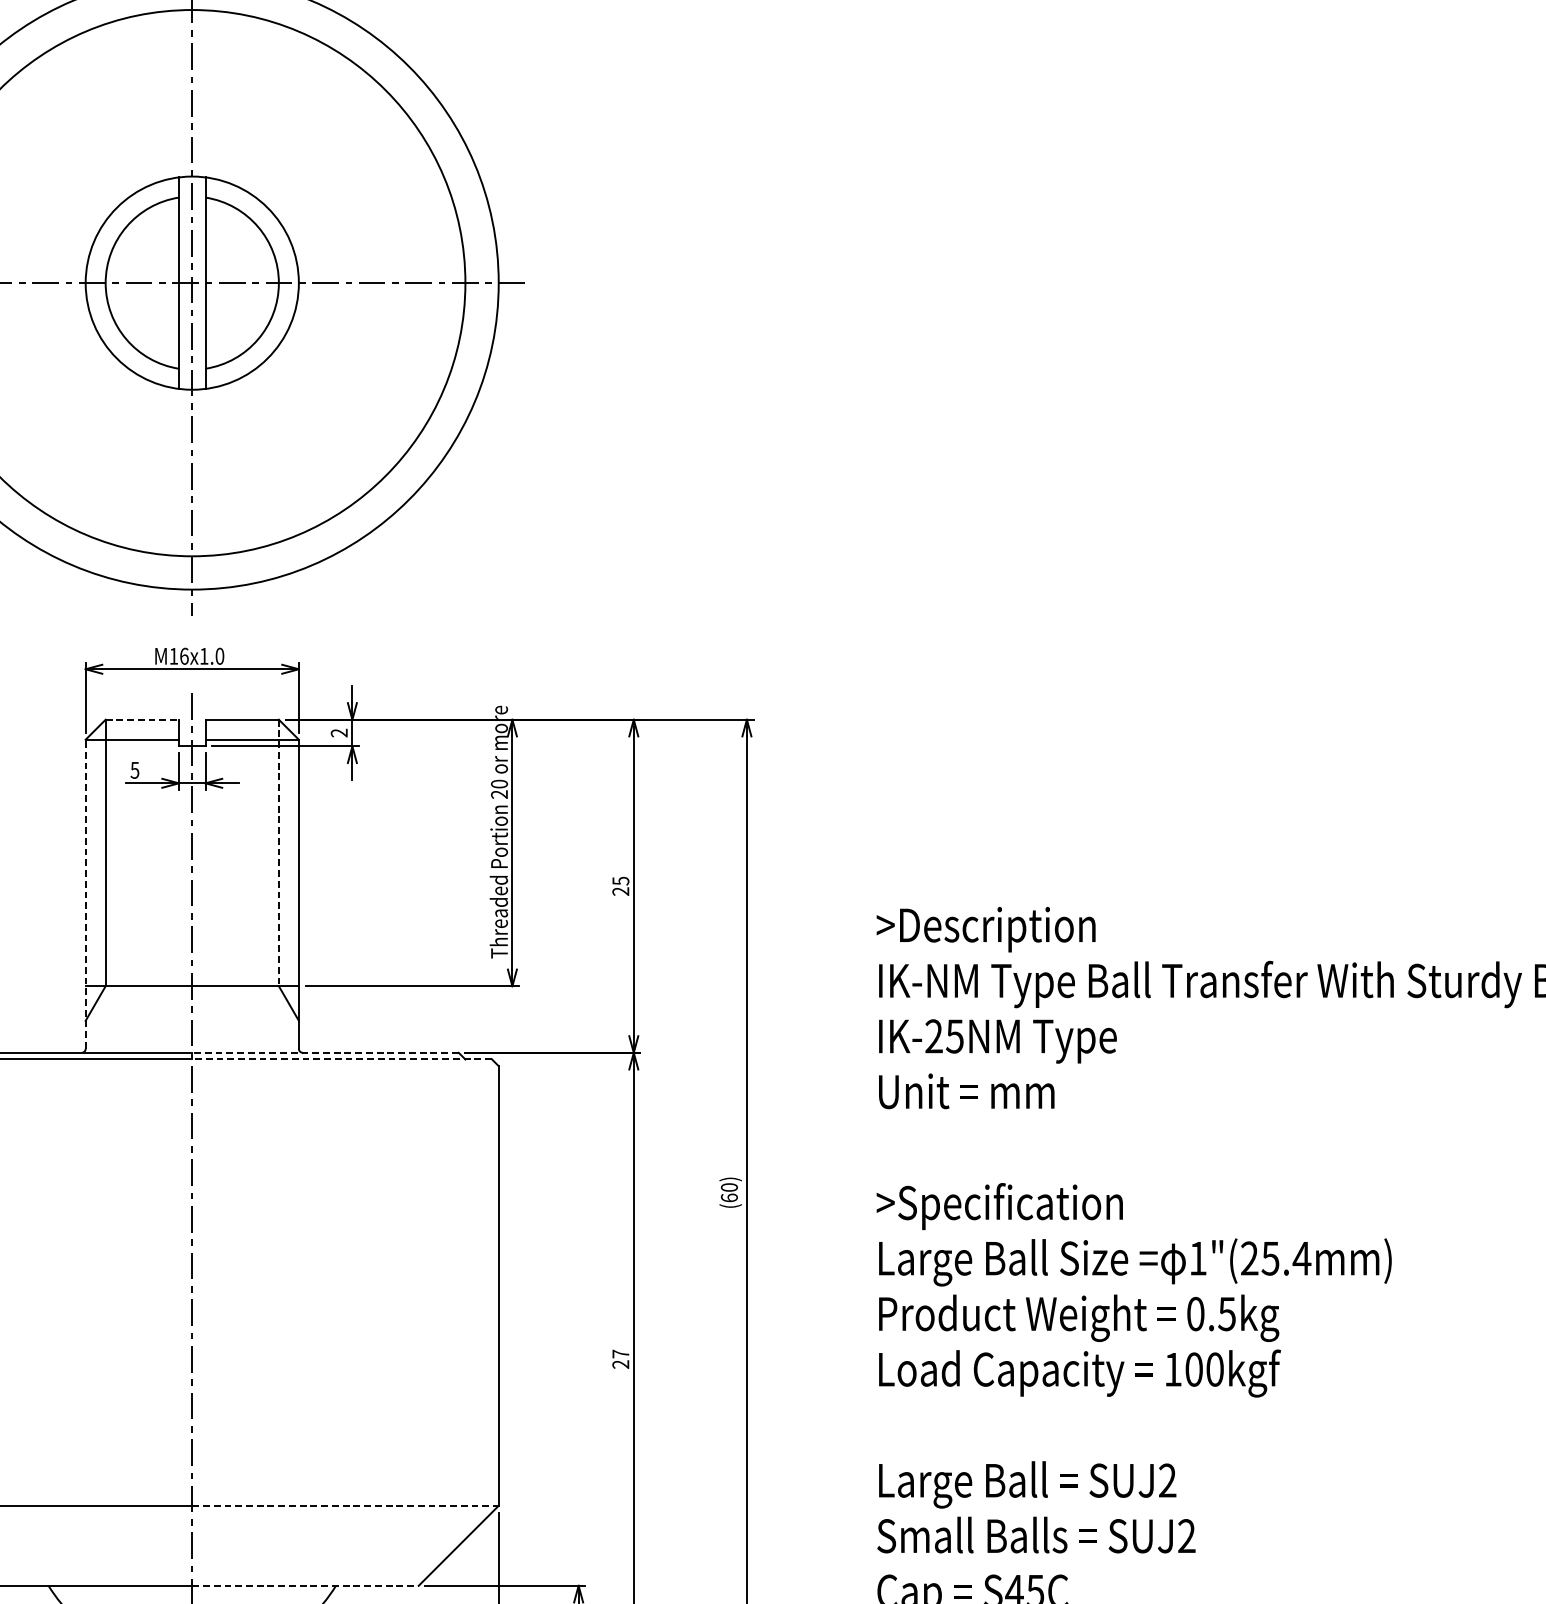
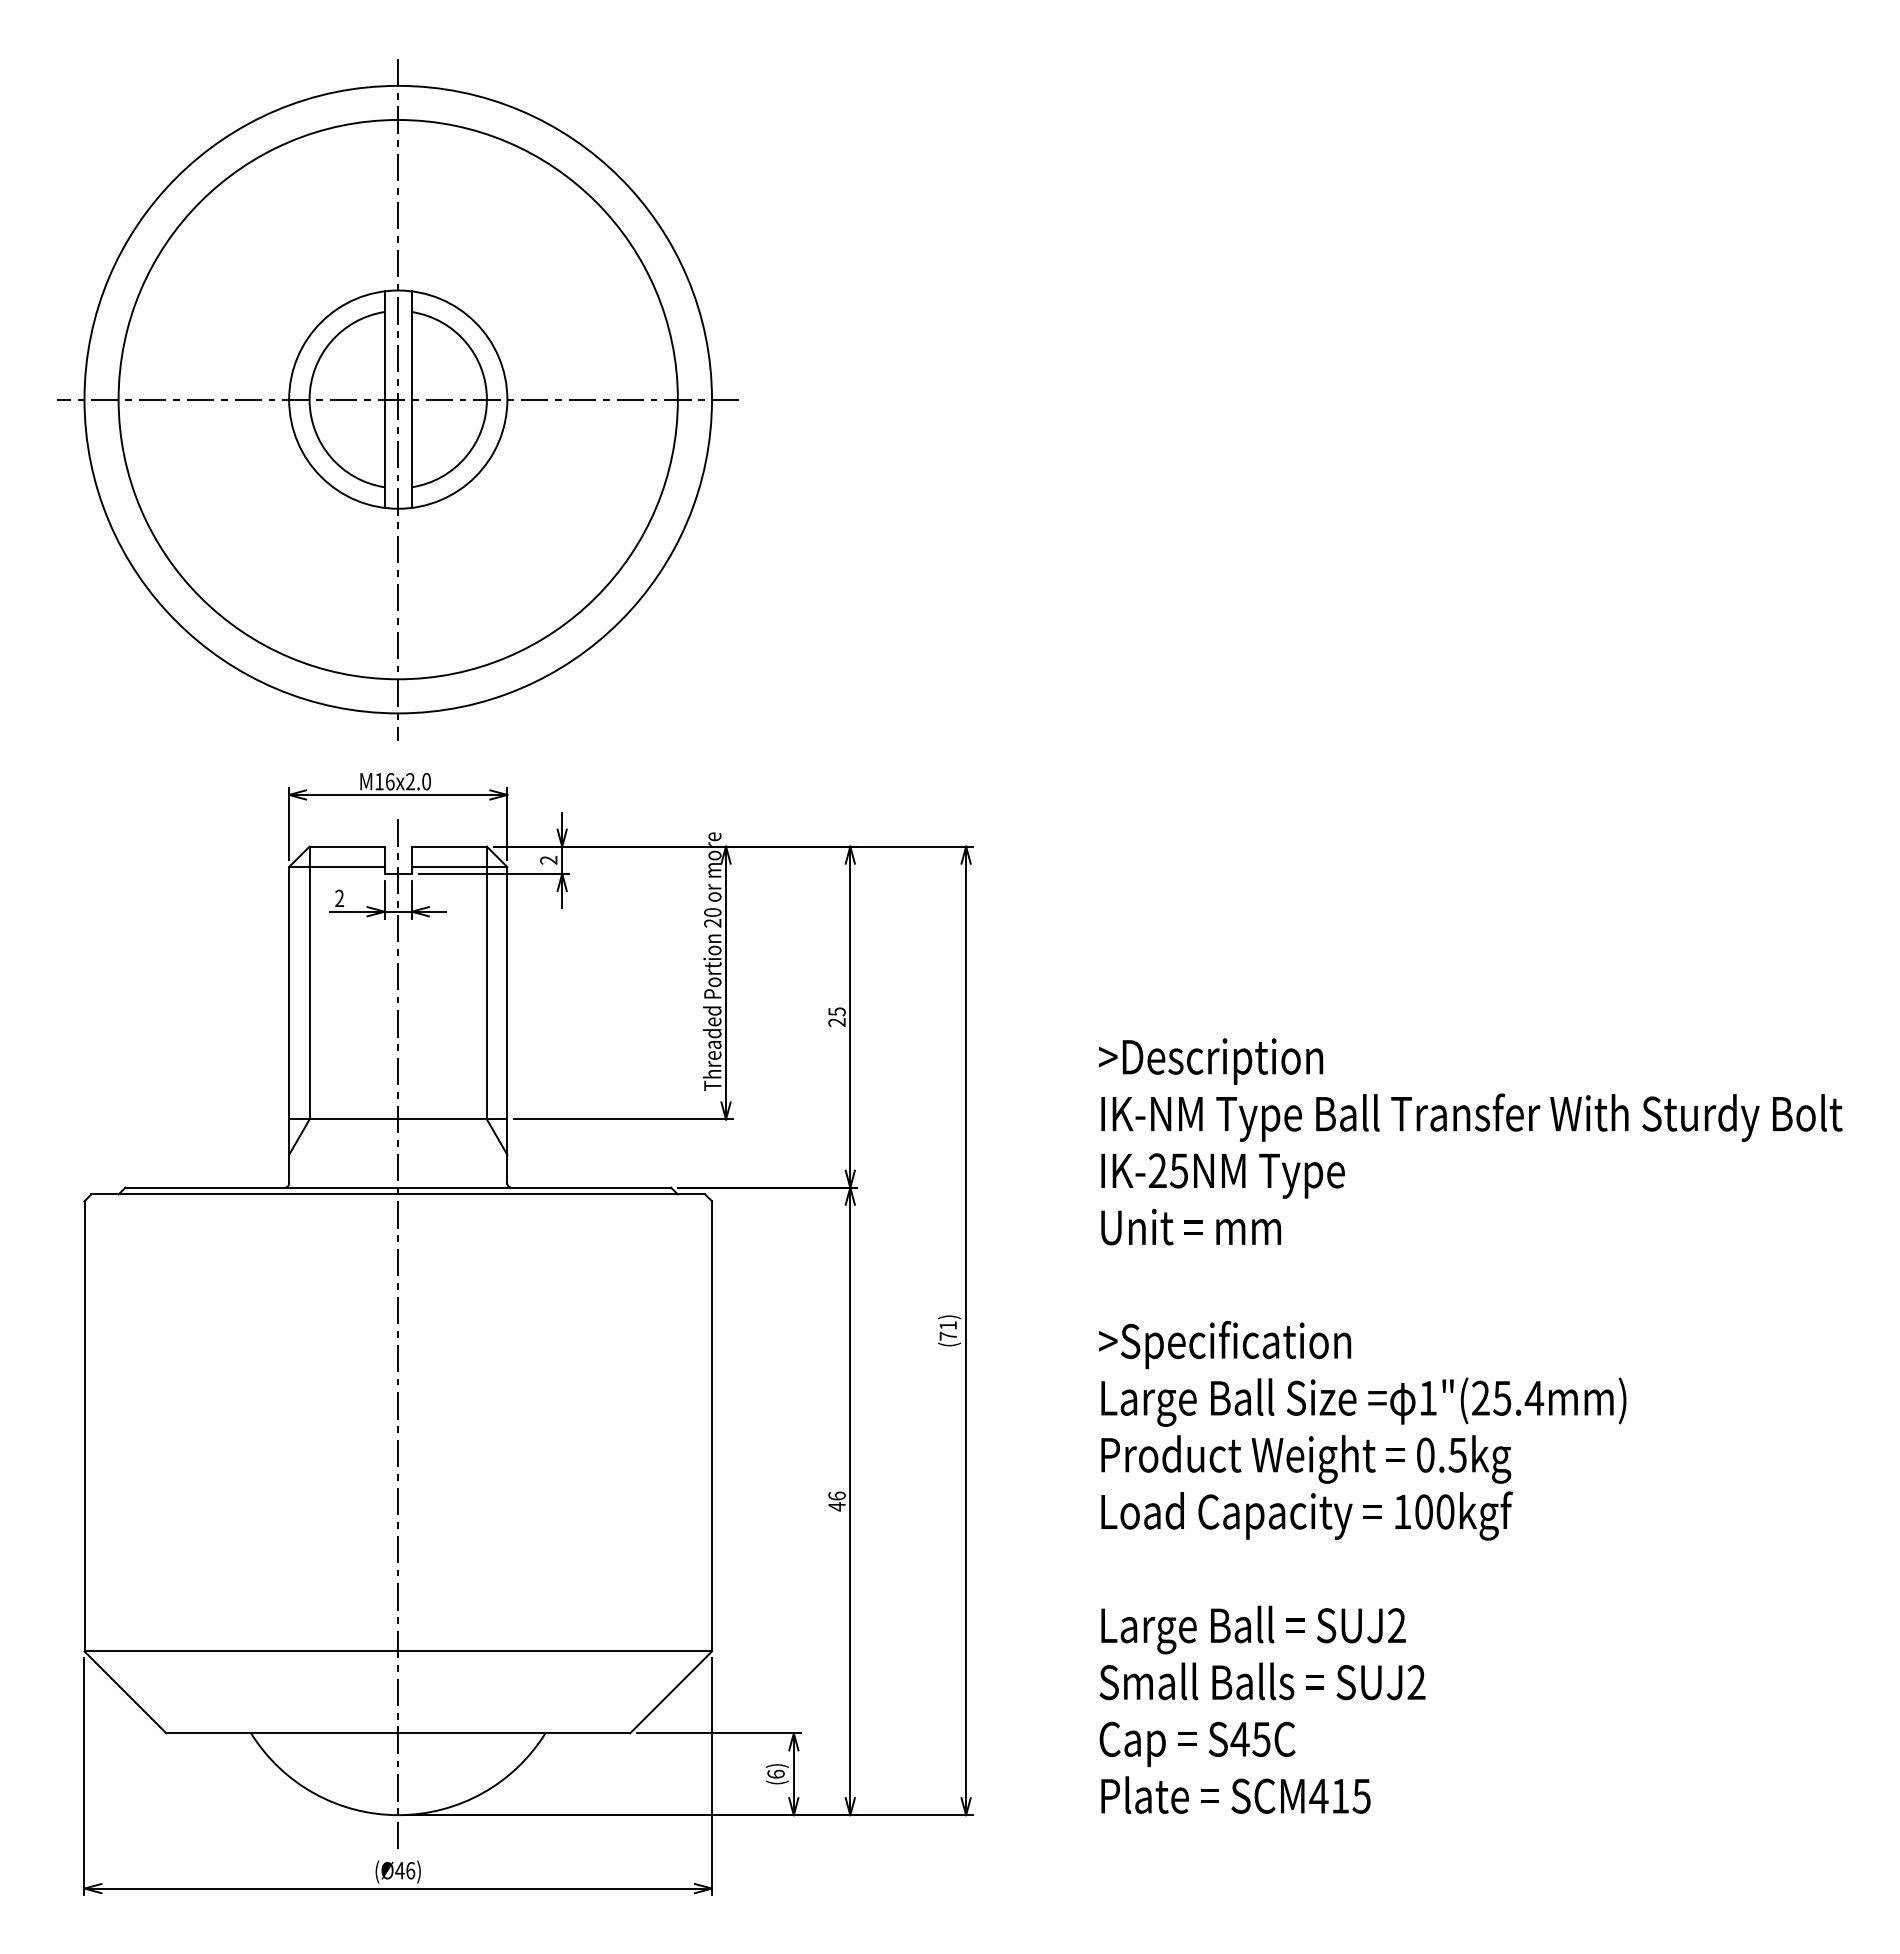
text: (204, 656) -> (410, 781), M16x1.0 -> M16x2.0
line: (142, 719) -> (347, 846), dashed -> solid
text: (134, 770) -> (339, 898), 5 -> 2
line: (278, 853) -> (486, 983), dashed -> solid
line: (86, 893) -> (289, 1024), dashed -> solid
line: (325, 1052) -> (534, 1187), dashed -> solid
line: (341, 1059) -> (551, 1194), dashed -> solid
text: (728, 1192) -> (947, 1330), (60) -> (71)
text: (620, 1359) -> (836, 1501), 27 -> 46
line: (345, 1505) -> (555, 1651), dashed -> solid
line: (305, 1585) -> (514, 1733), dashed -> solid

